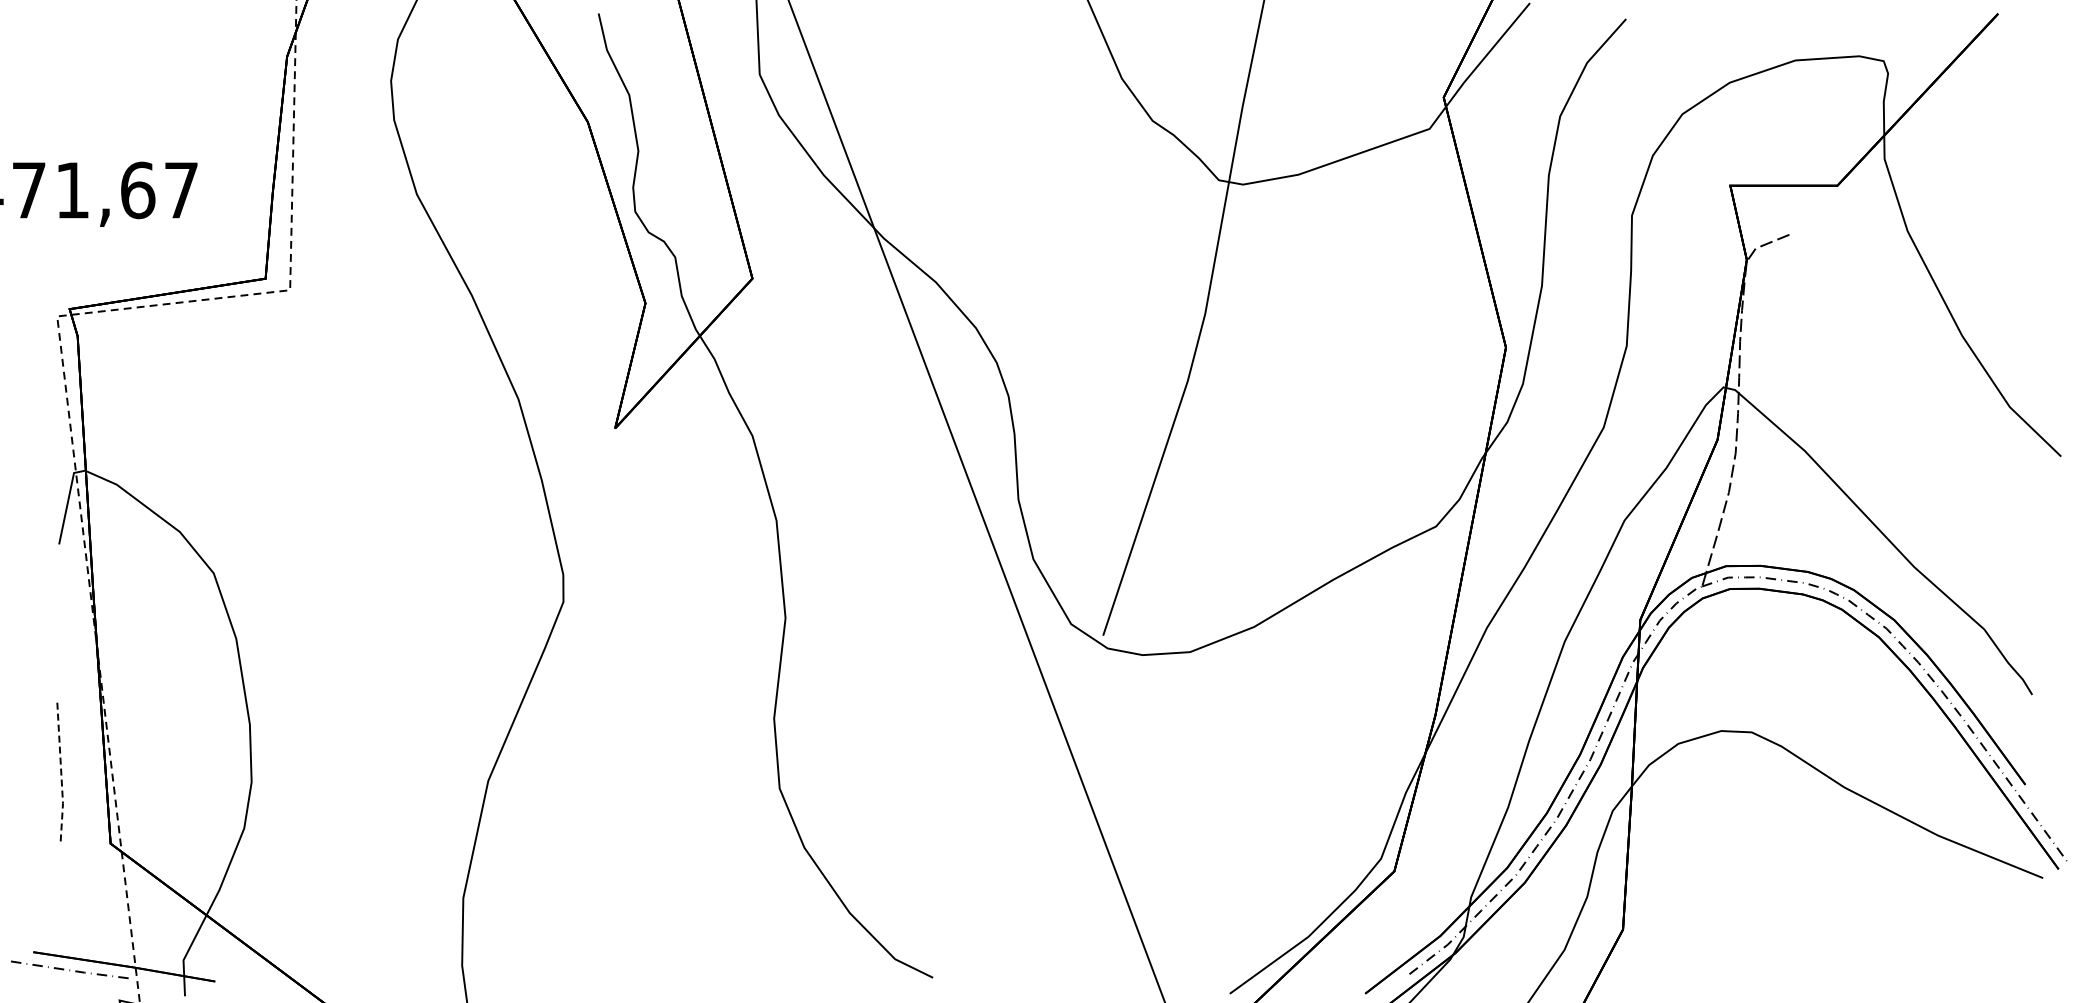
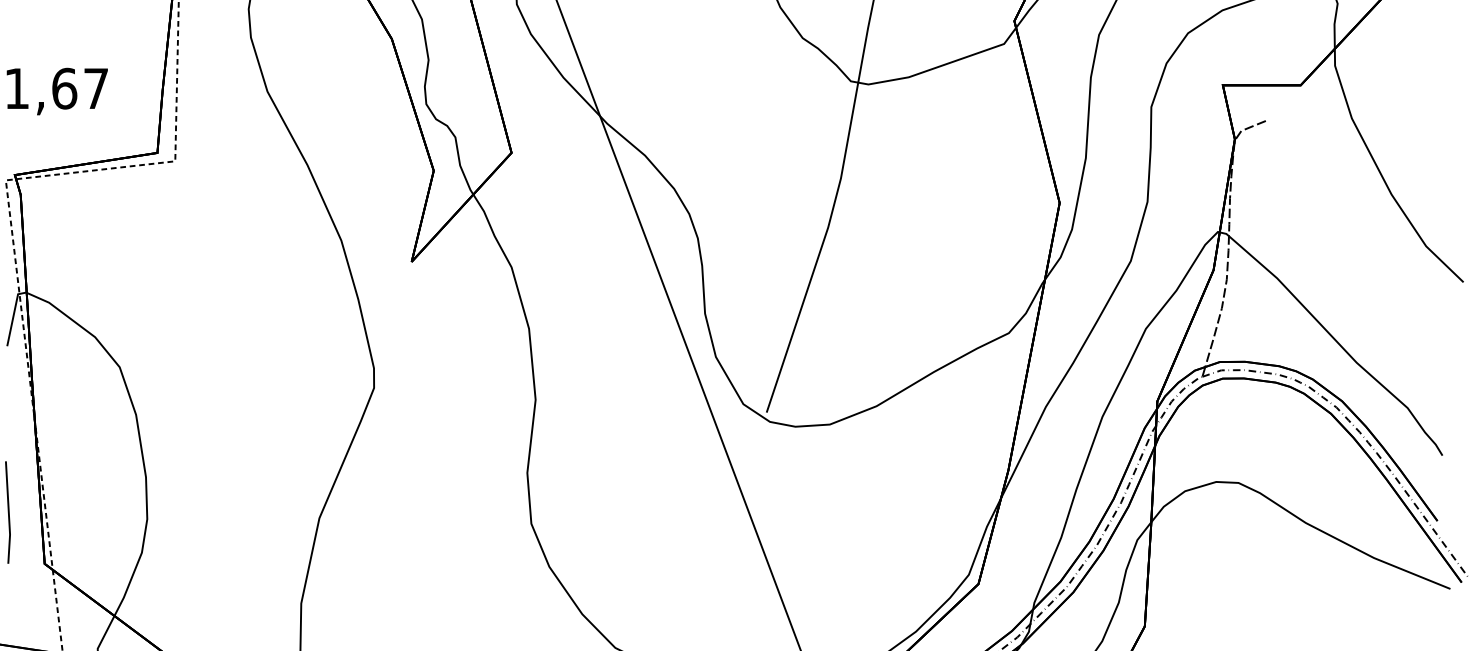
line: (61, 773) -> (8, 512), dashed -> solid

